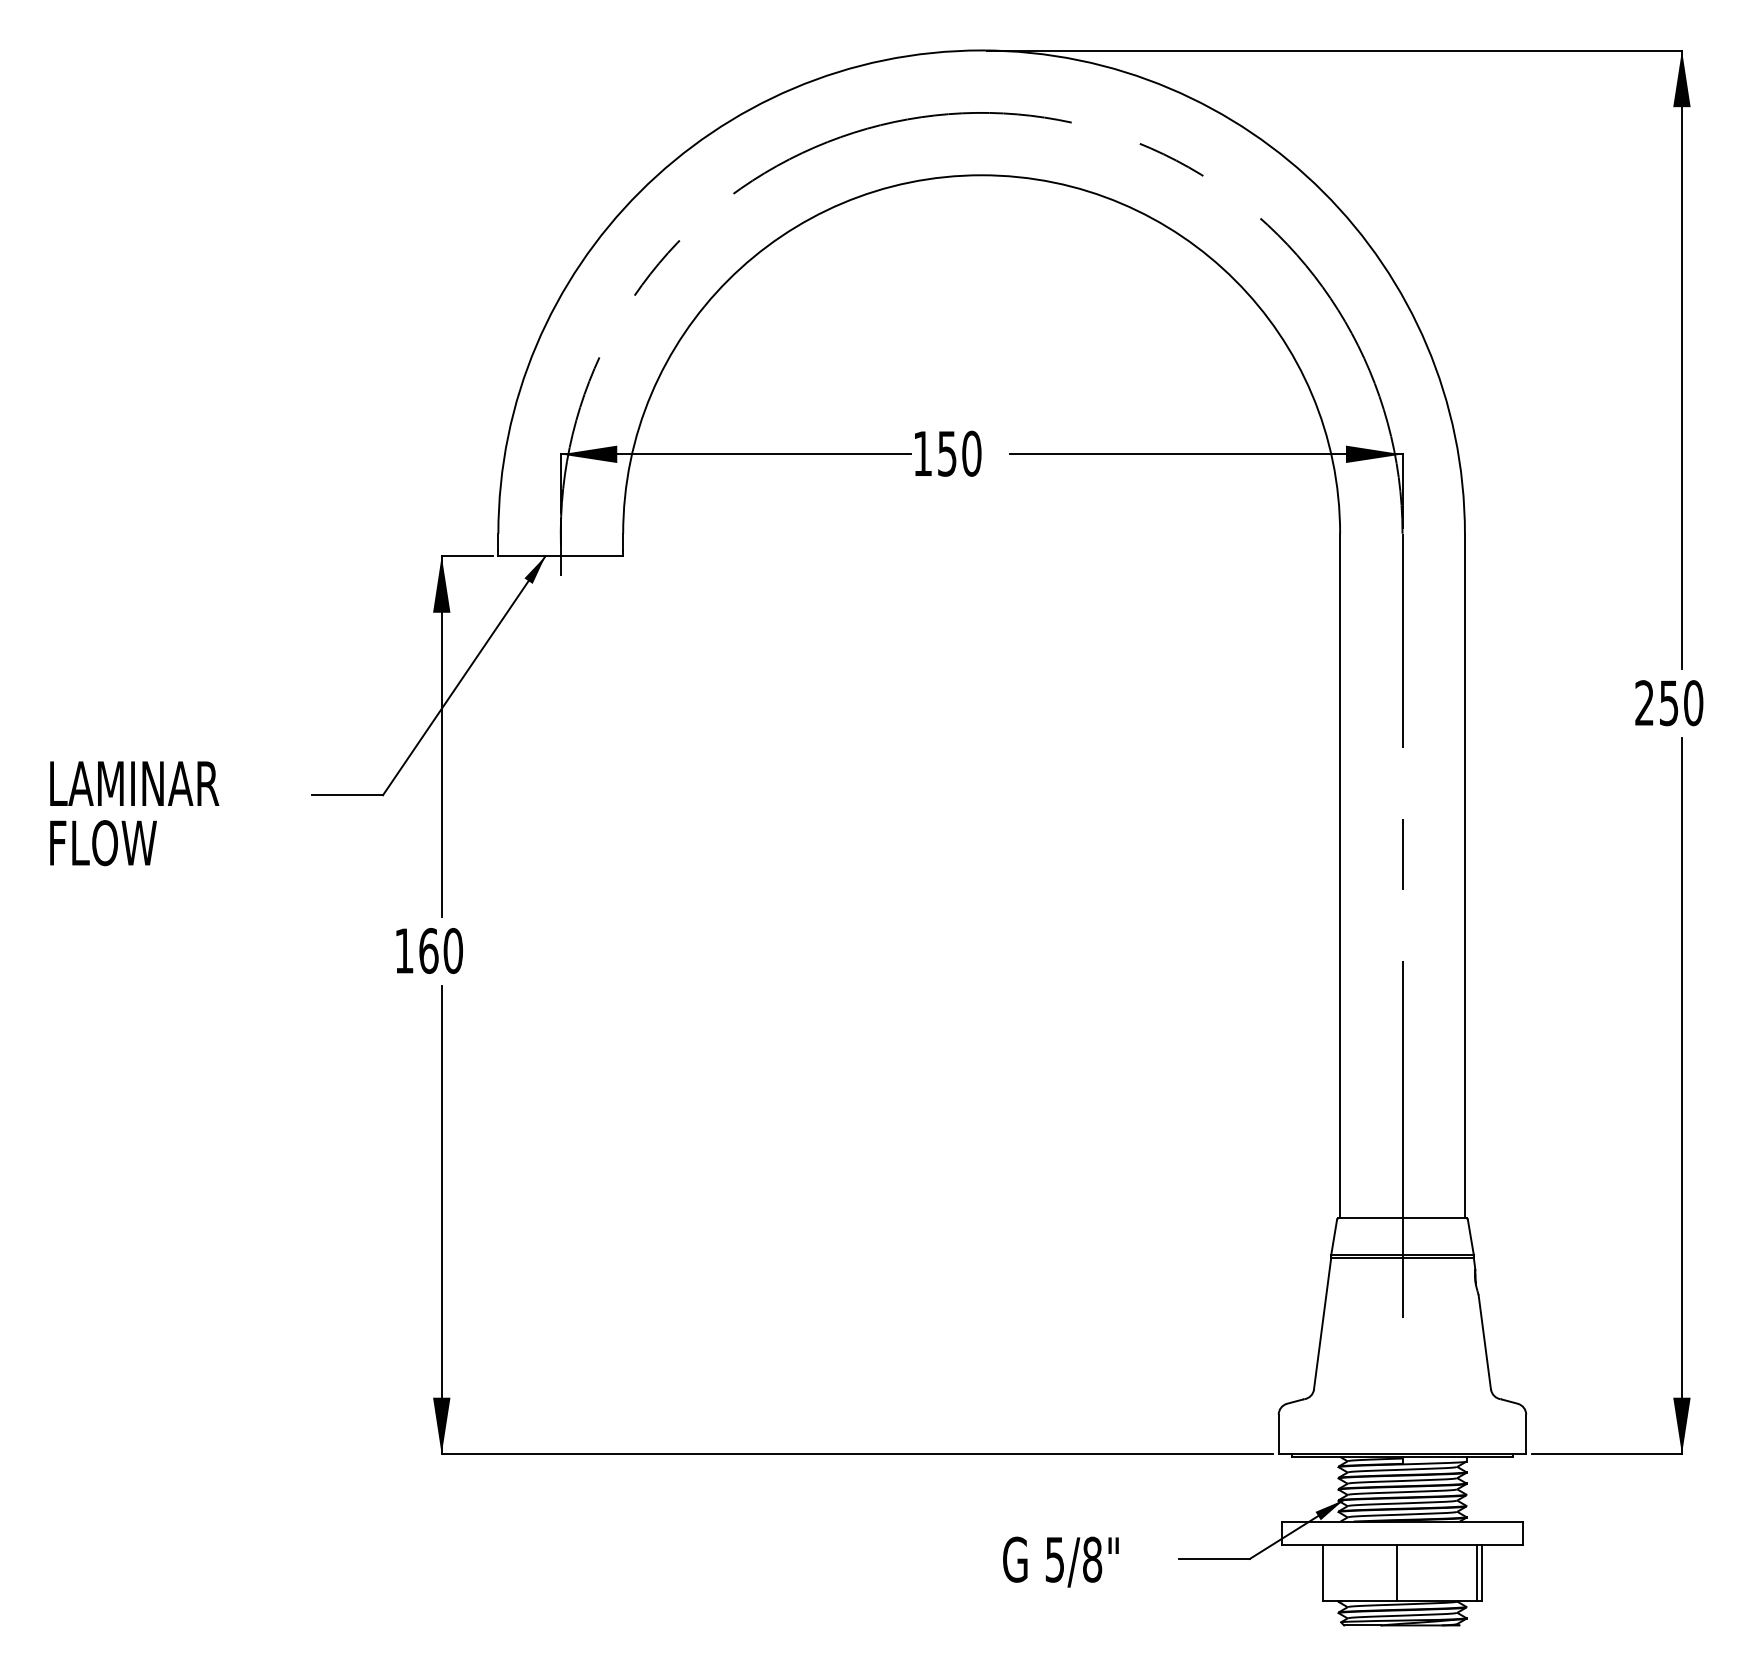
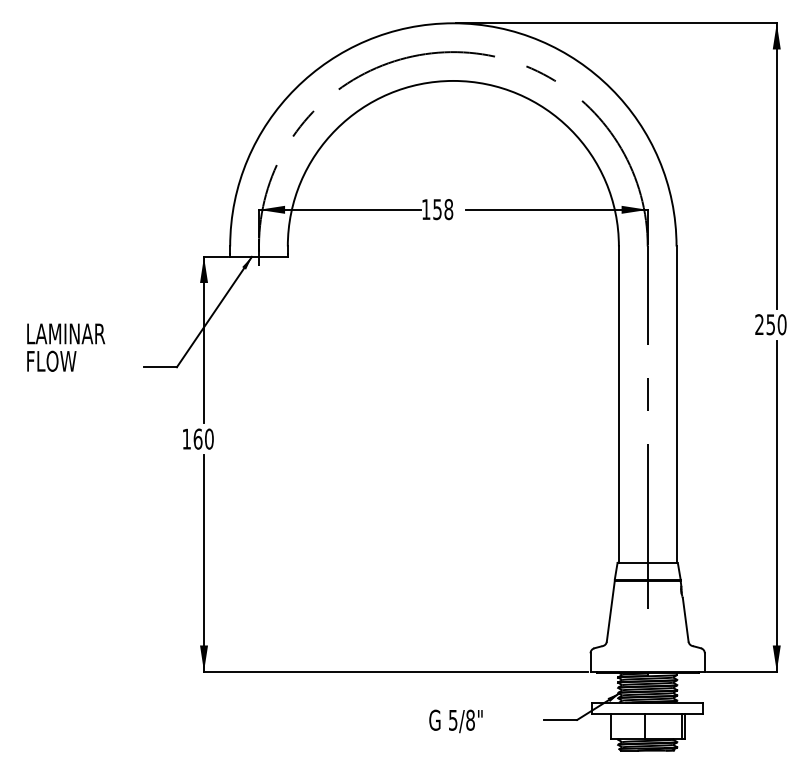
text: (971, 453) -> (448, 209), 150 -> 158
text: (135, 813) -> (66, 347), moved
text: (1059, 1562) -> (455, 721), moved

